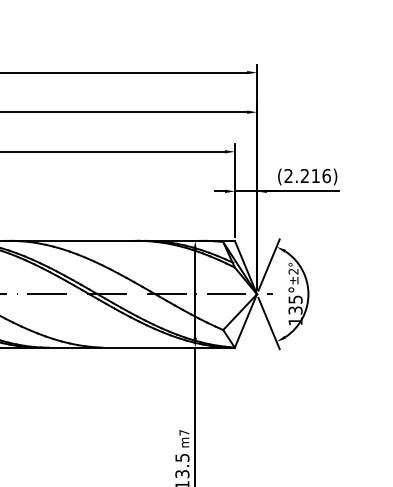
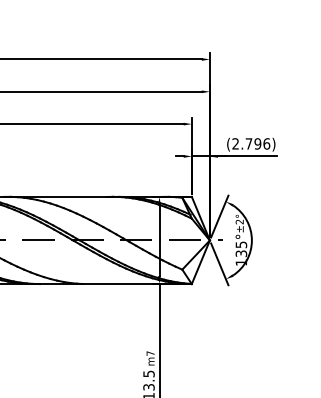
text: (309, 176) -> (252, 144), (2.216) -> (2.796)

